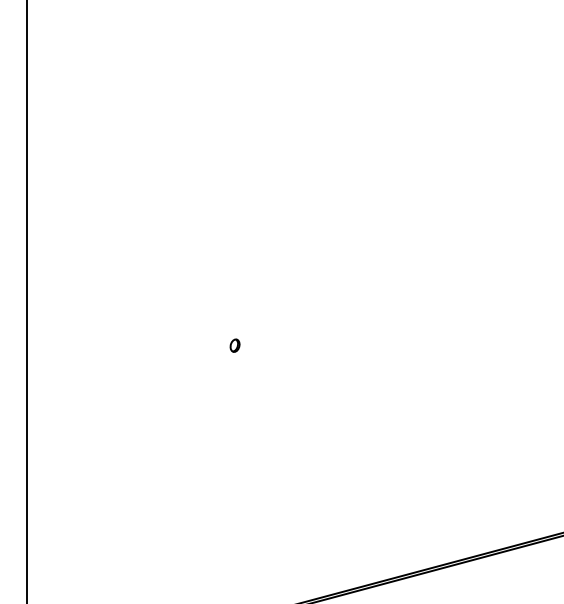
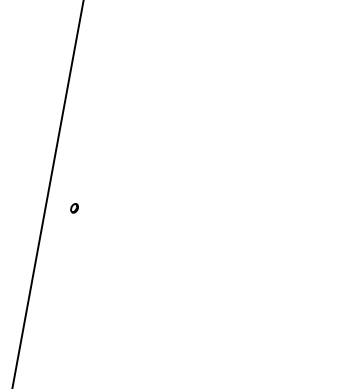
part: (234, 345) -> (74, 208), moved

